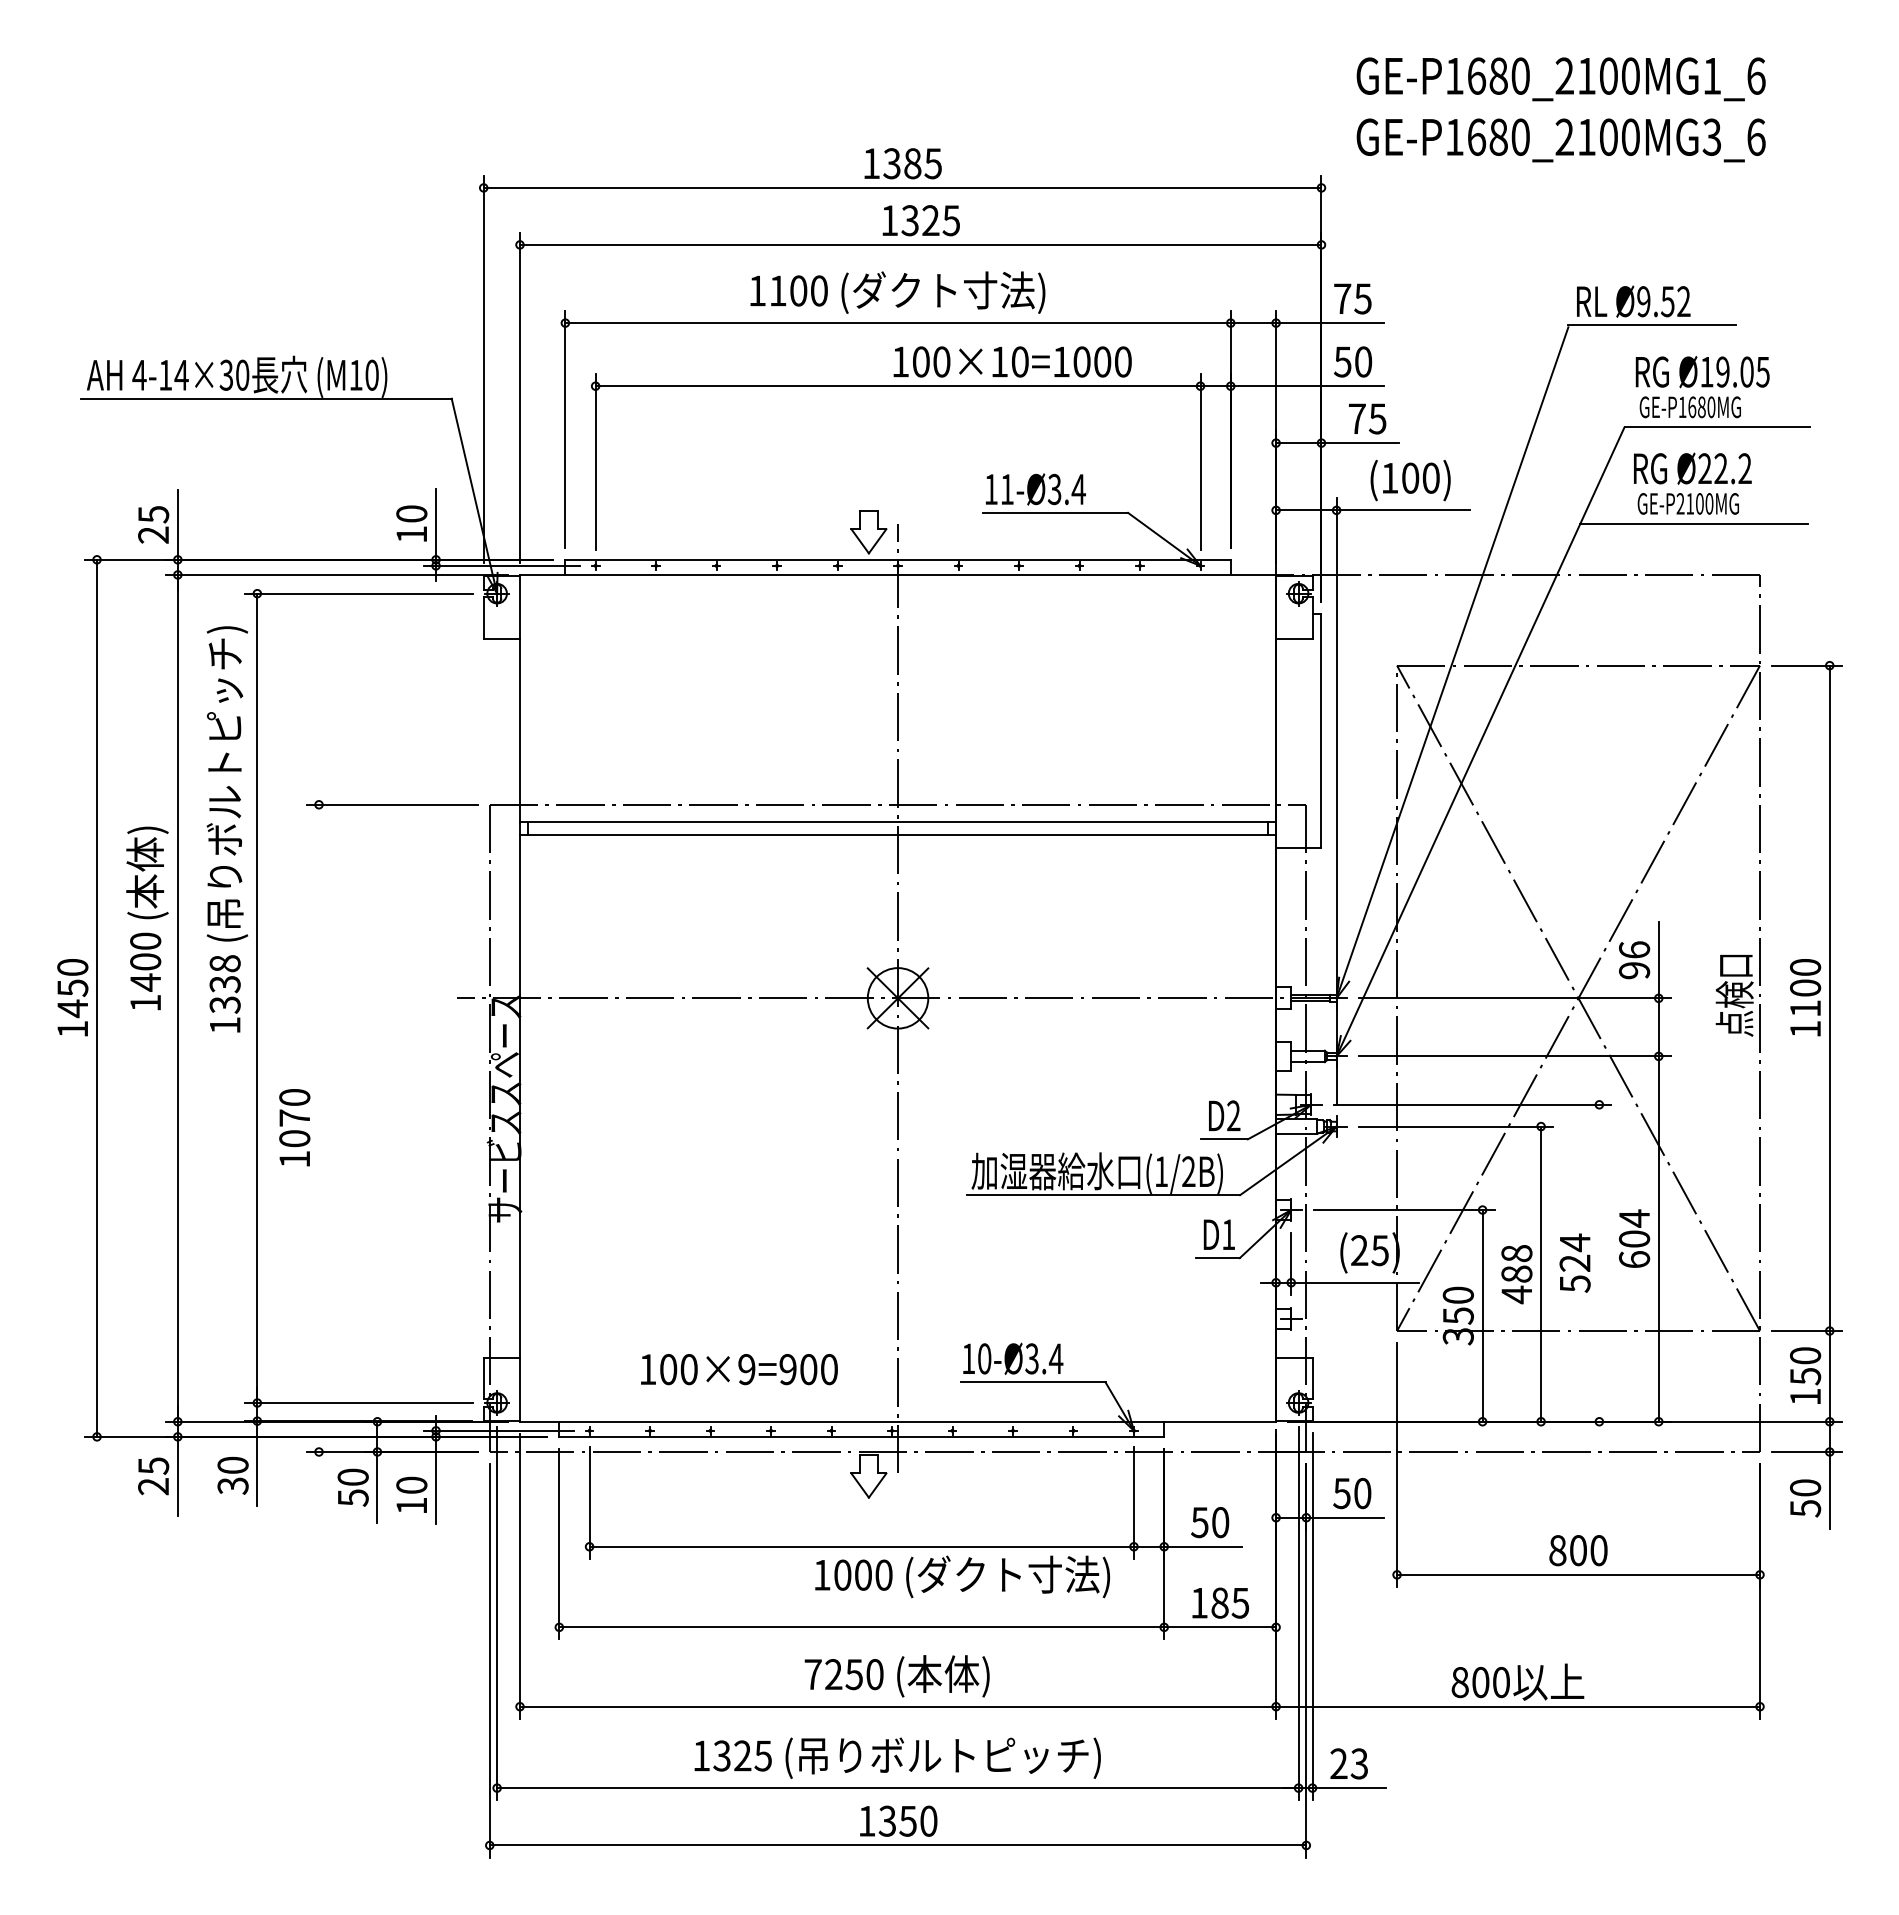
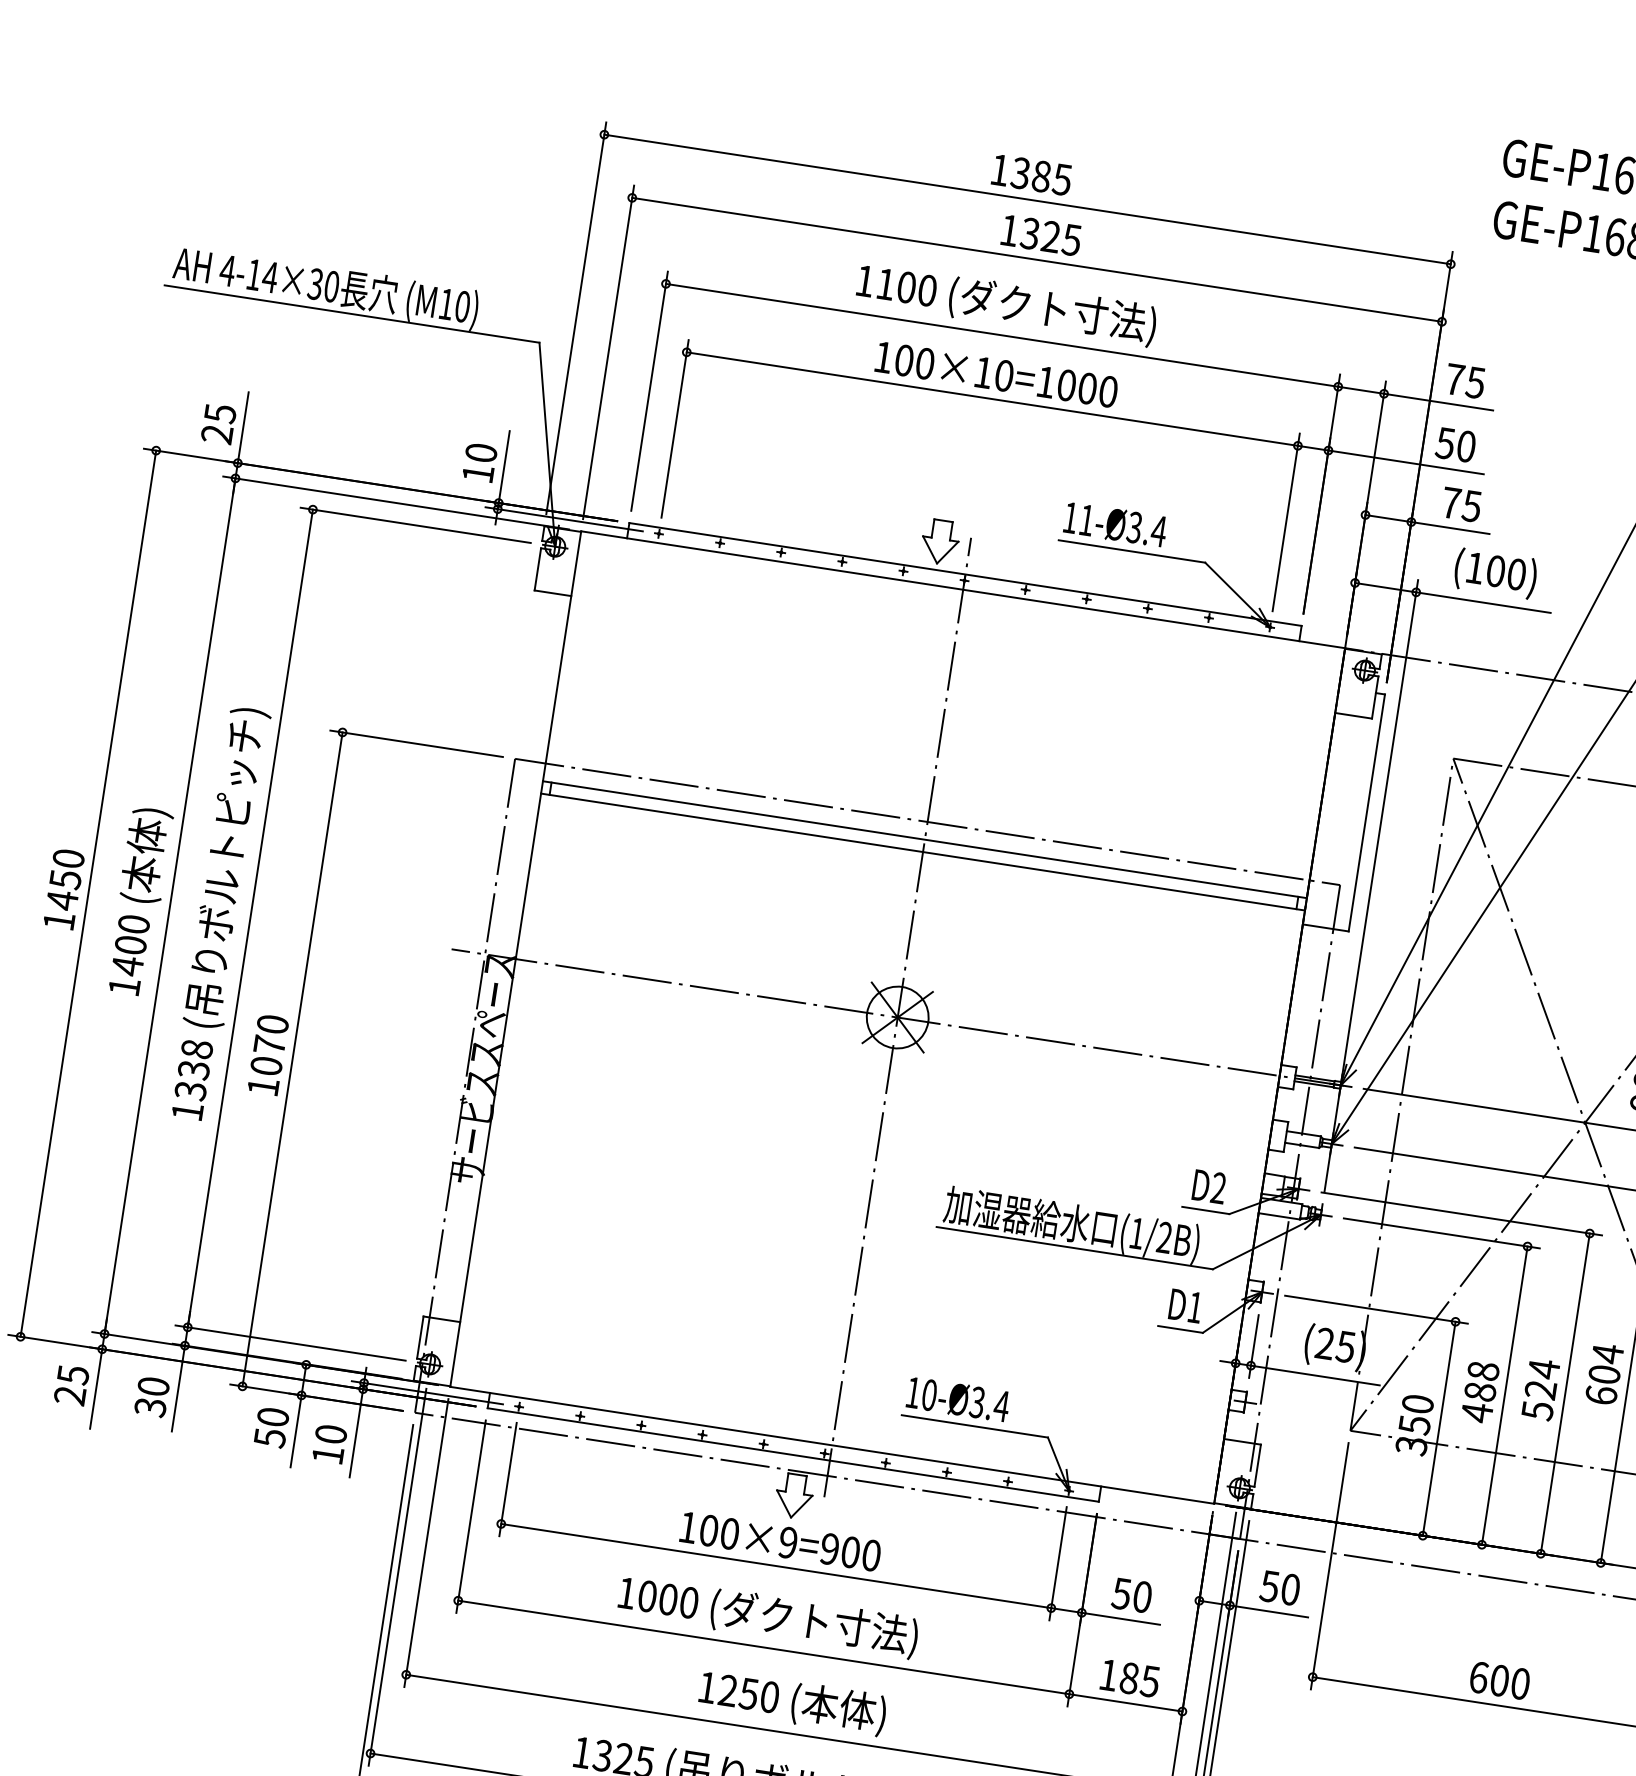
text: (1012, 361) -> (996, 374), moved
text: (227, 829) -> (220, 914), moved
text: (147, 918) -> (139, 901), moved
line: (319, 1128) -> (293, 1059), added
line: (1599, 1262) -> (1565, 1392), added
text: (739, 1369) -> (780, 1541), moved
text: (1557, 1550) -> (1478, 1677), 800 -> 600
text: (962, 1576) -> (768, 1616), moved
text: (812, 1674) -> (706, 1687), 7250 -> 1250

